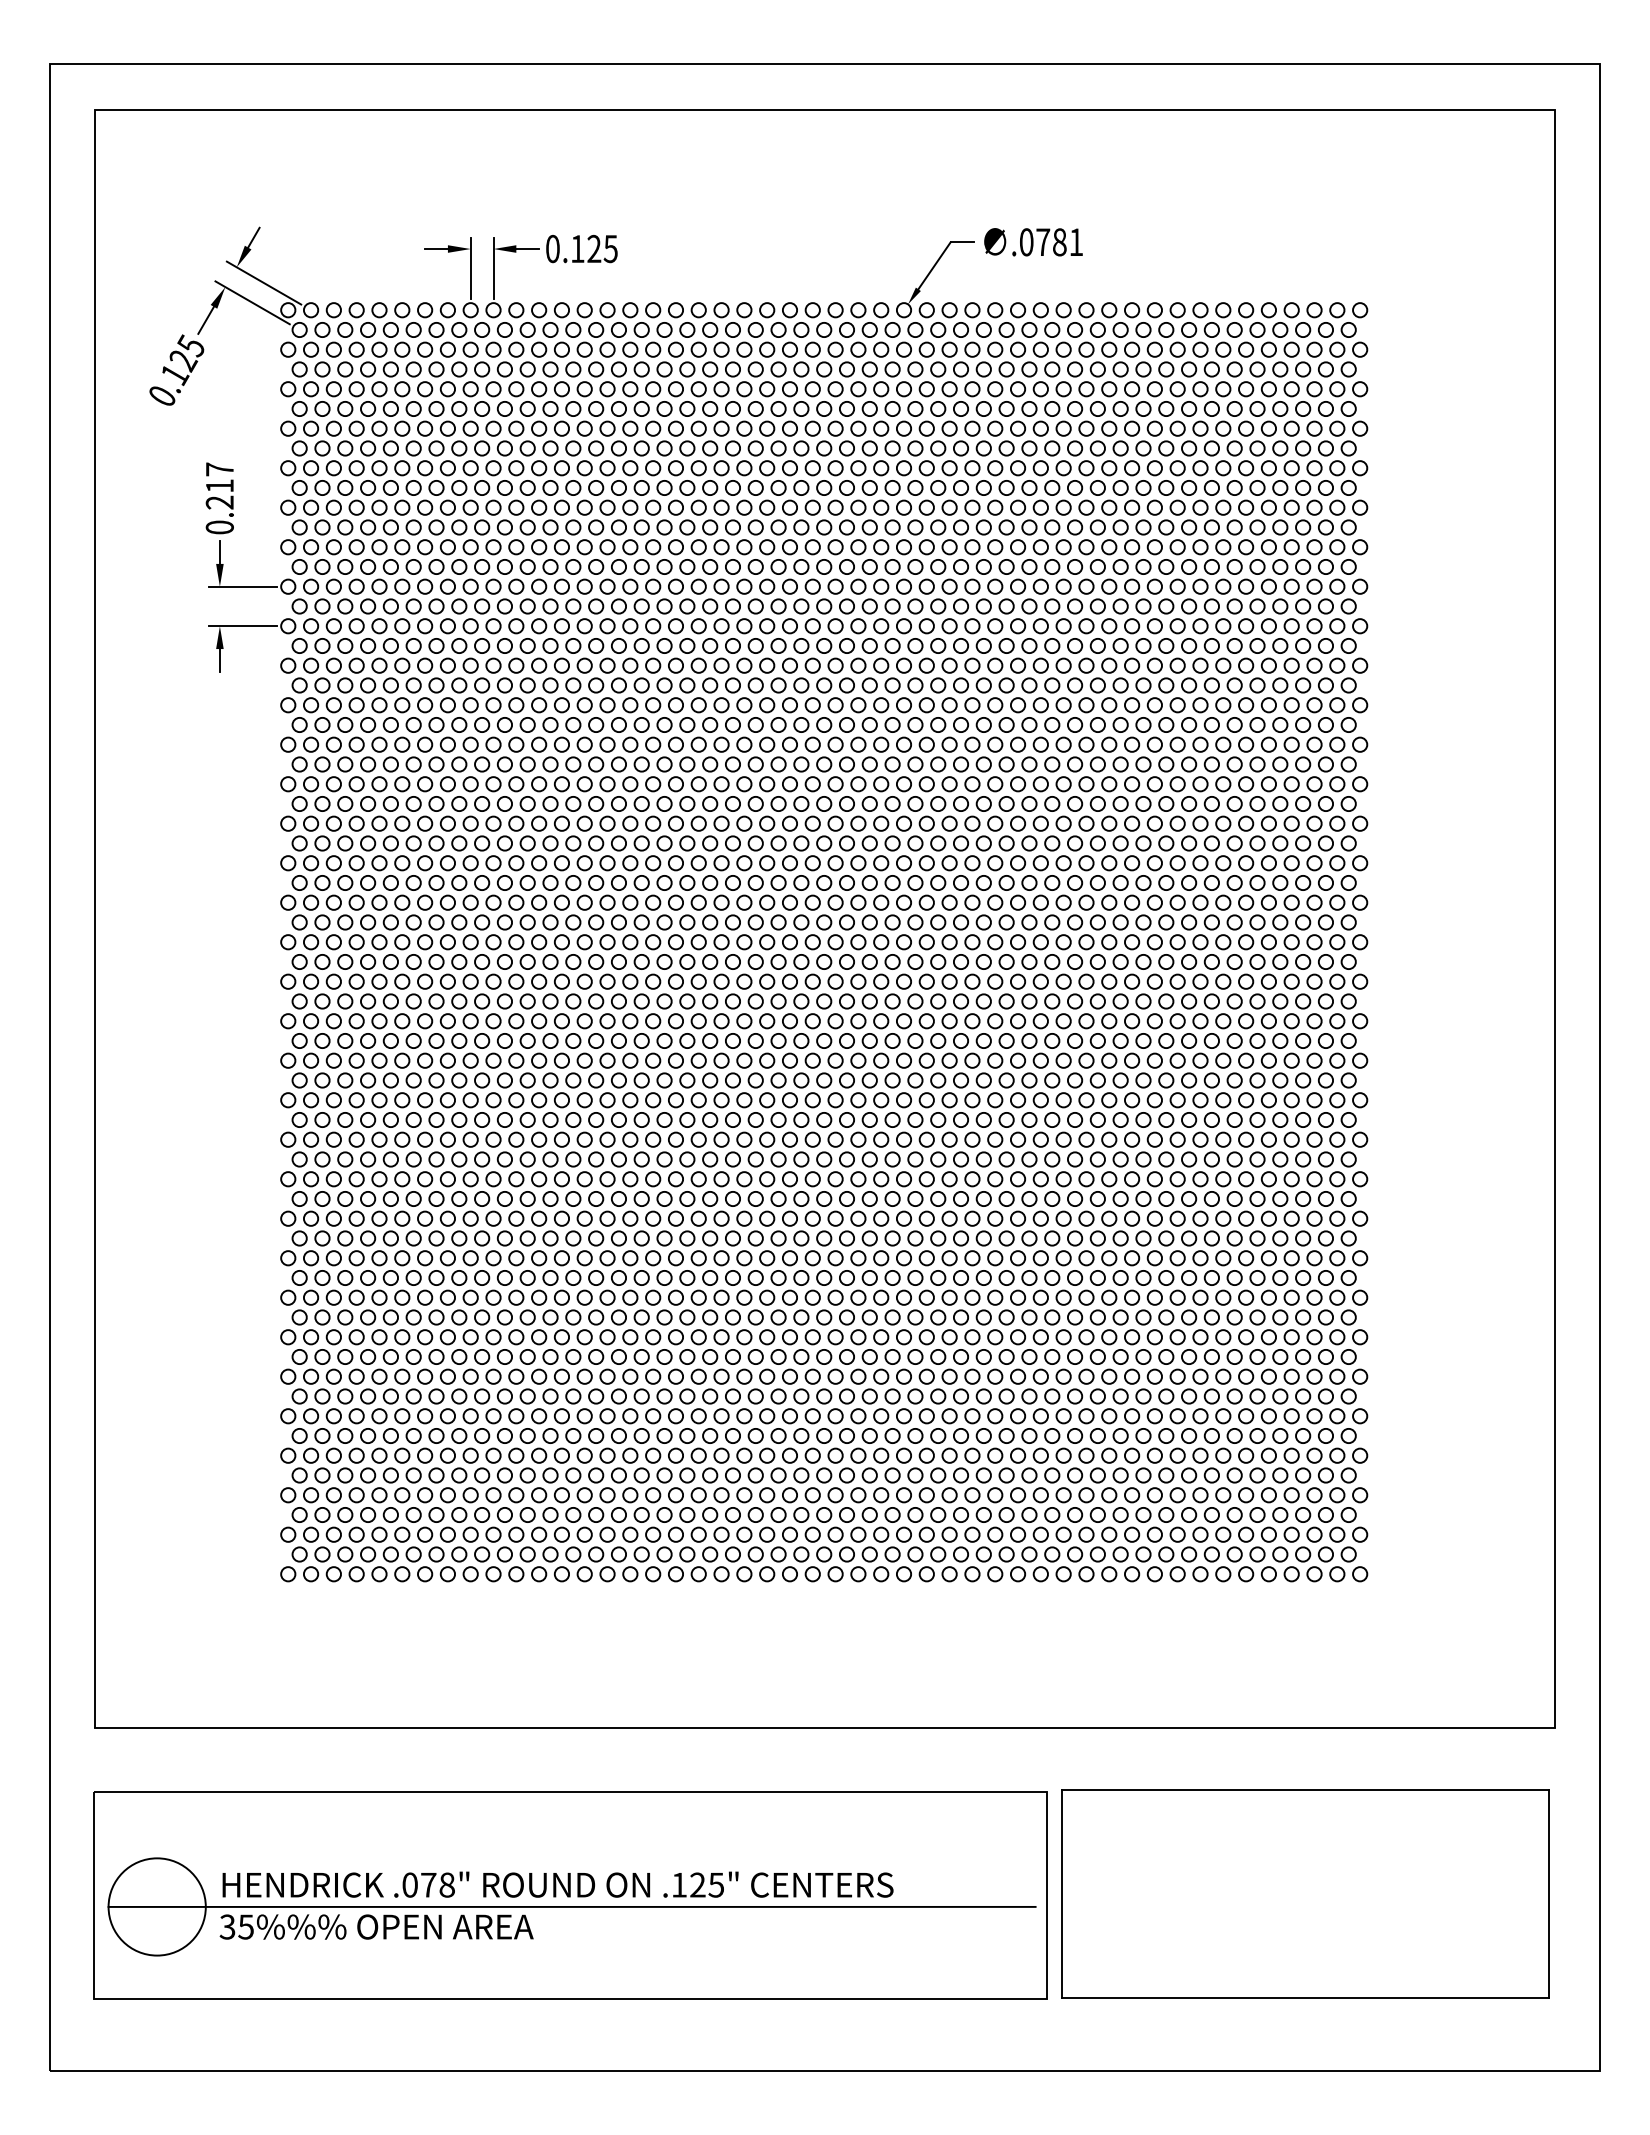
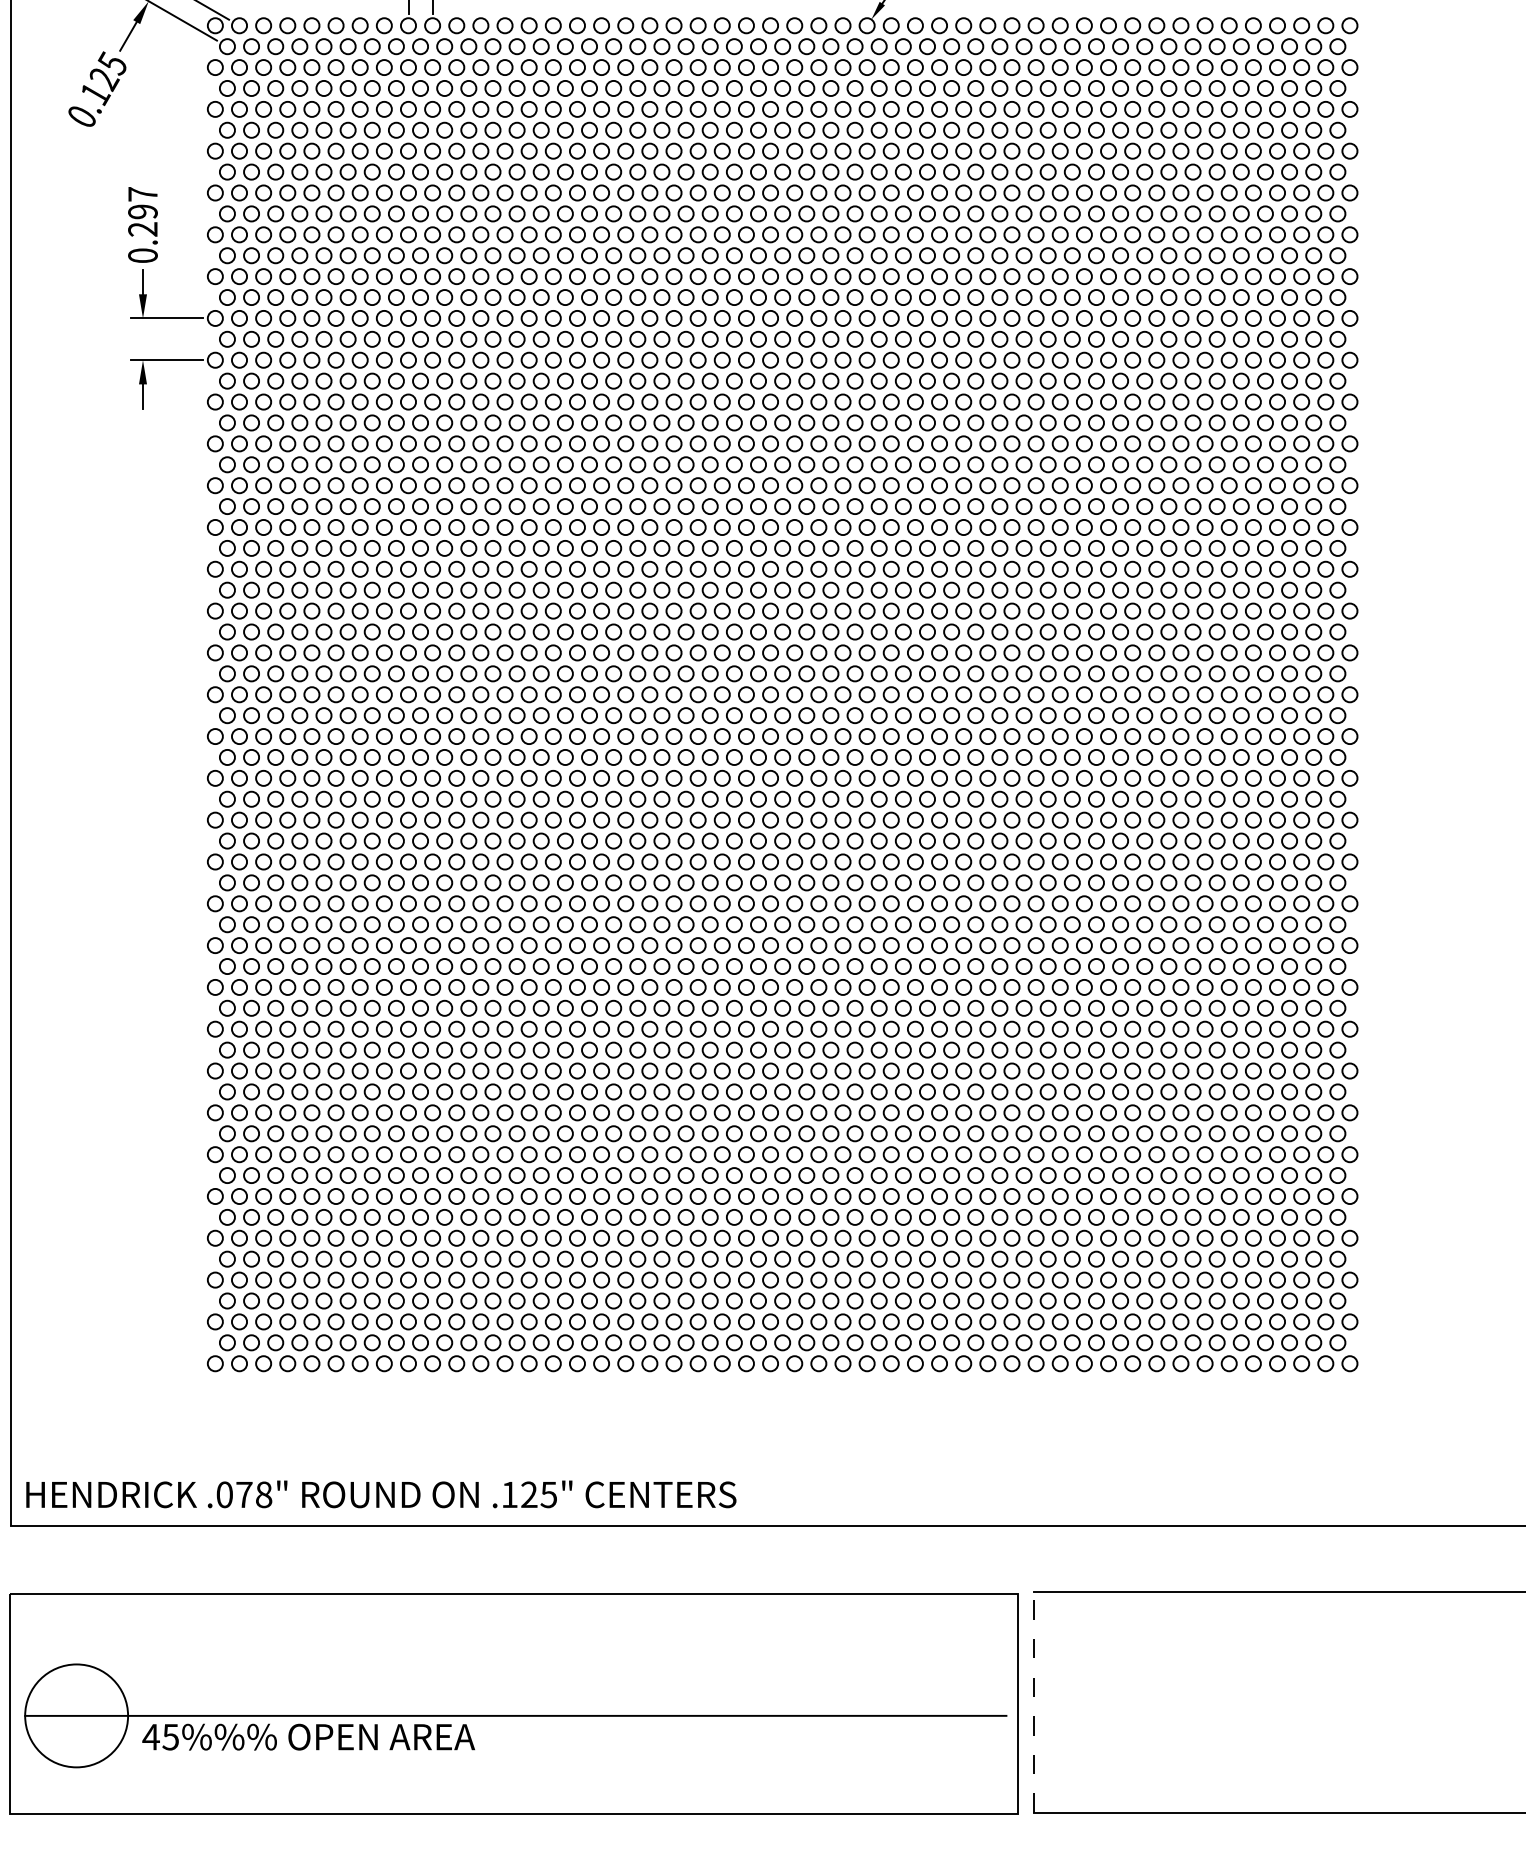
text: (219, 485) -> (142, 211), 0.217 -> 0.297
text: (557, 1884) -> (380, 1494), moved
line: (1061, 1893) -> (1033, 1701), solid -> dashed
text: (227, 1926) -> (151, 1736), 35%%% -> 45%%%

